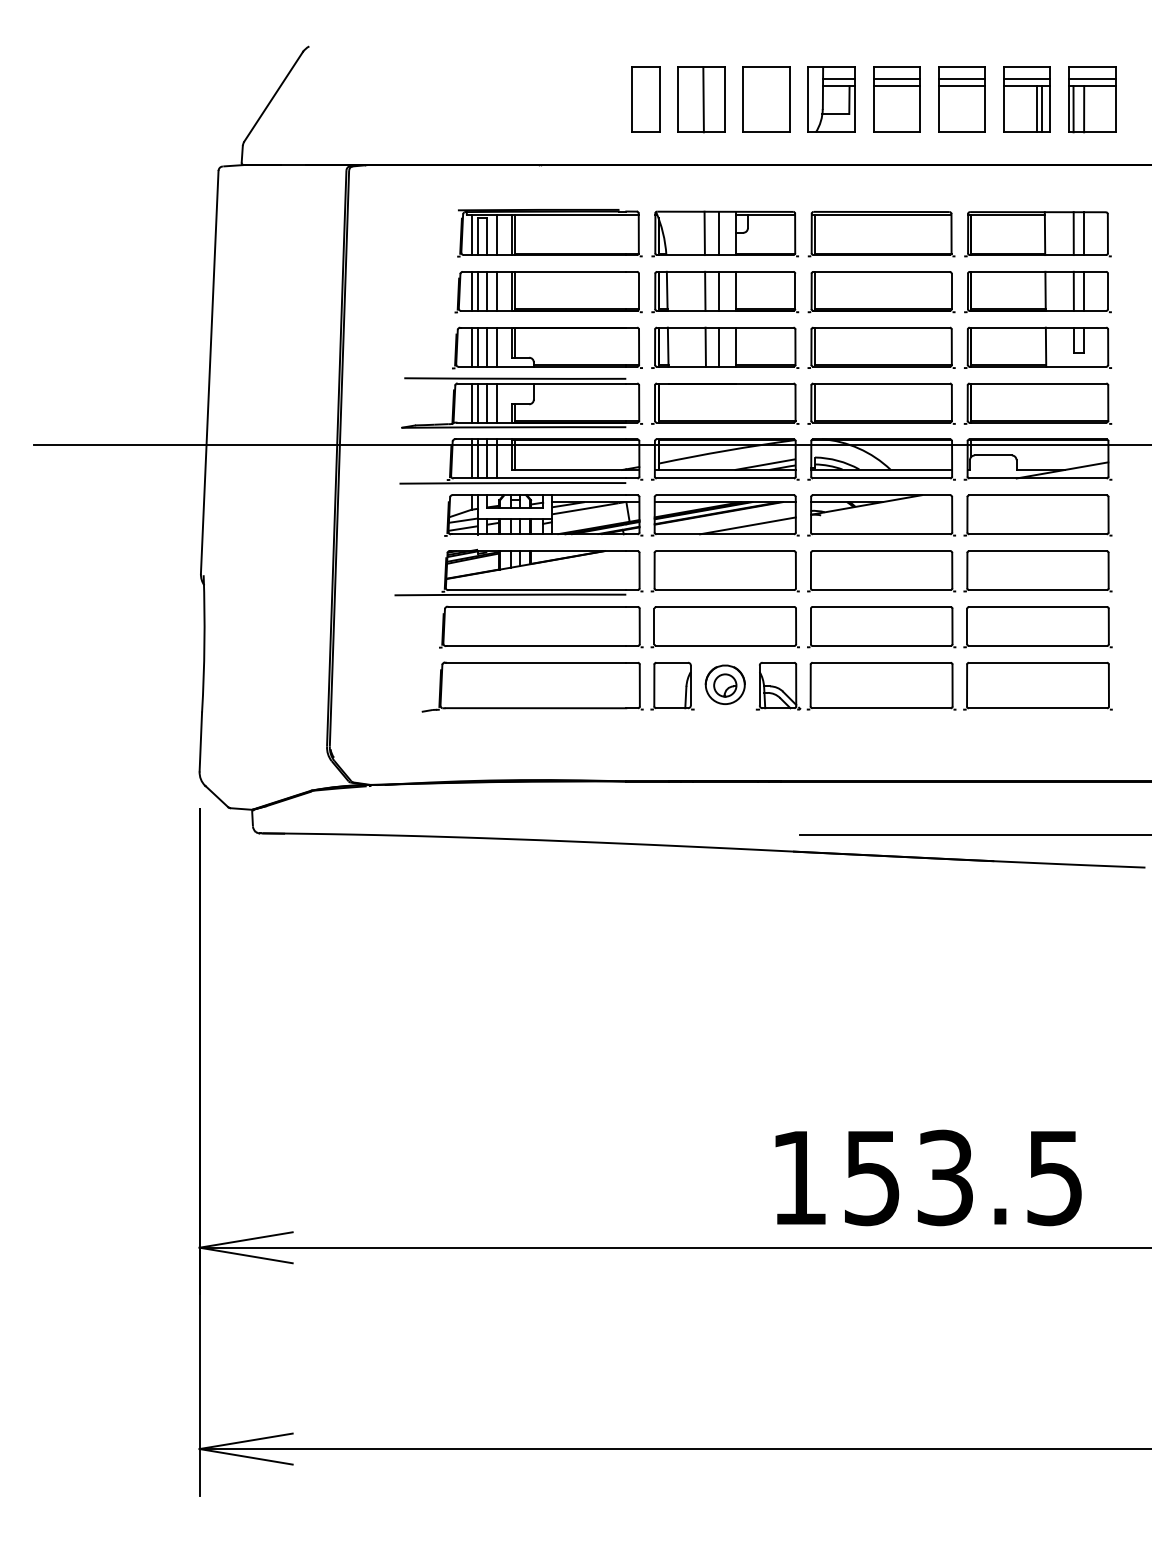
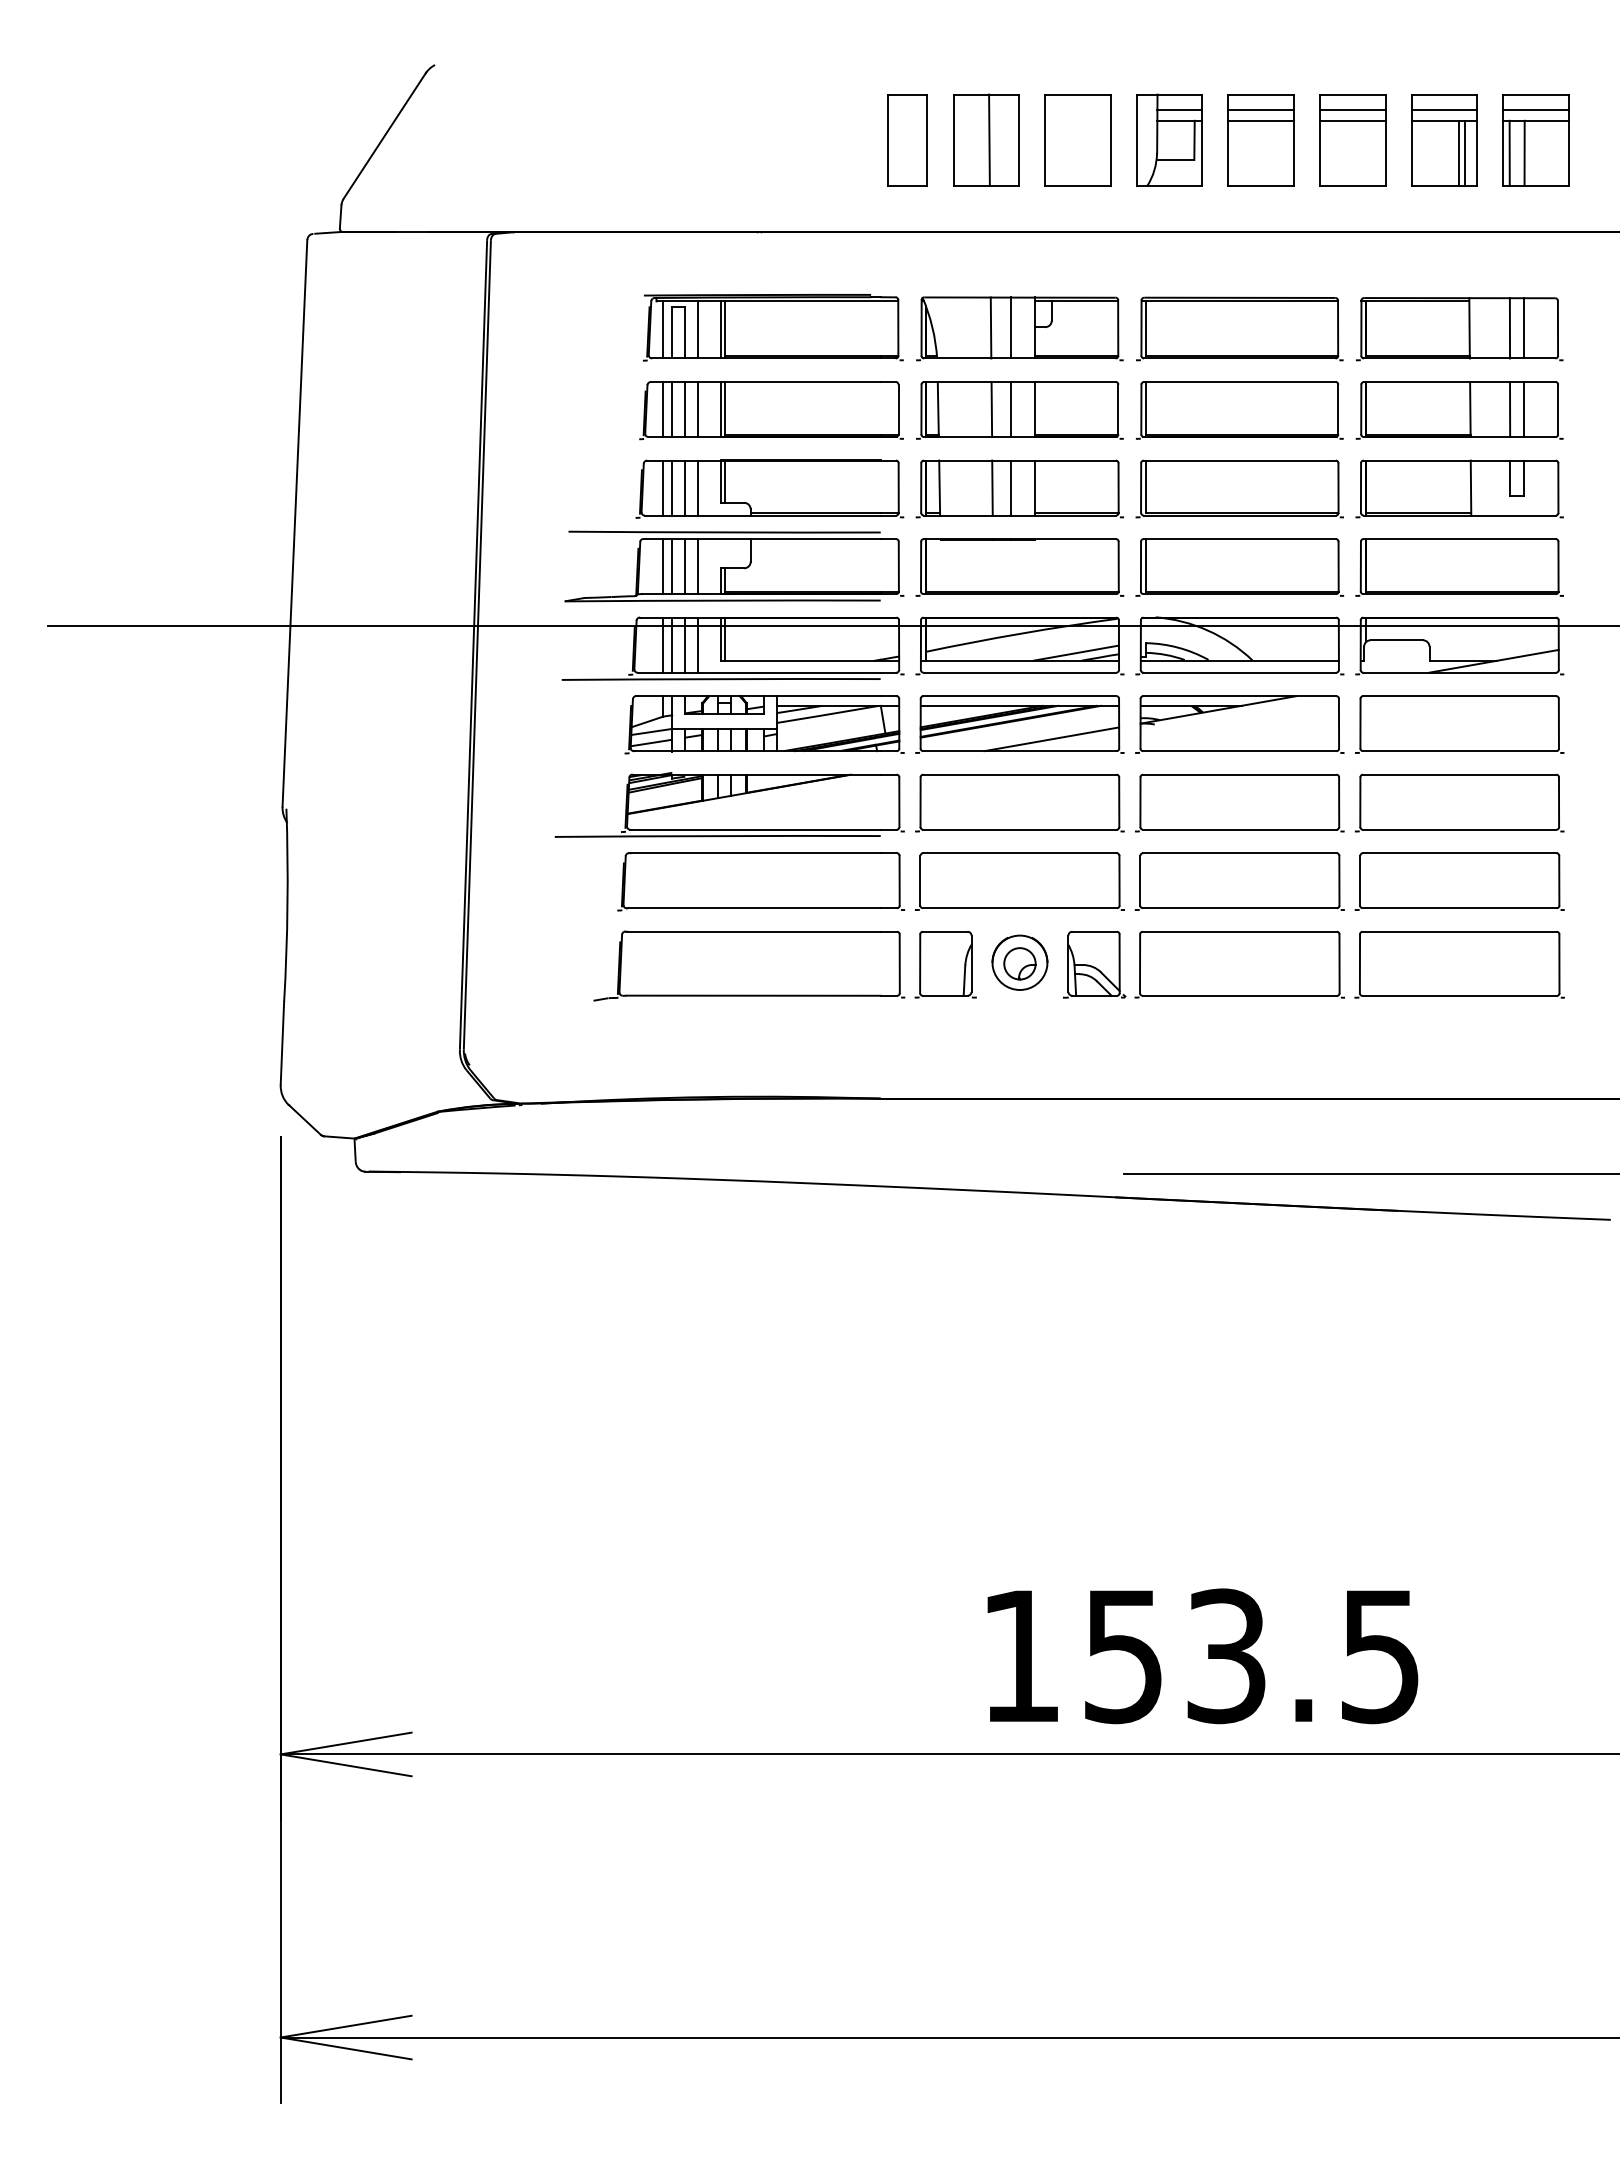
text: (928, 1178) -> (1202, 1656), moved

